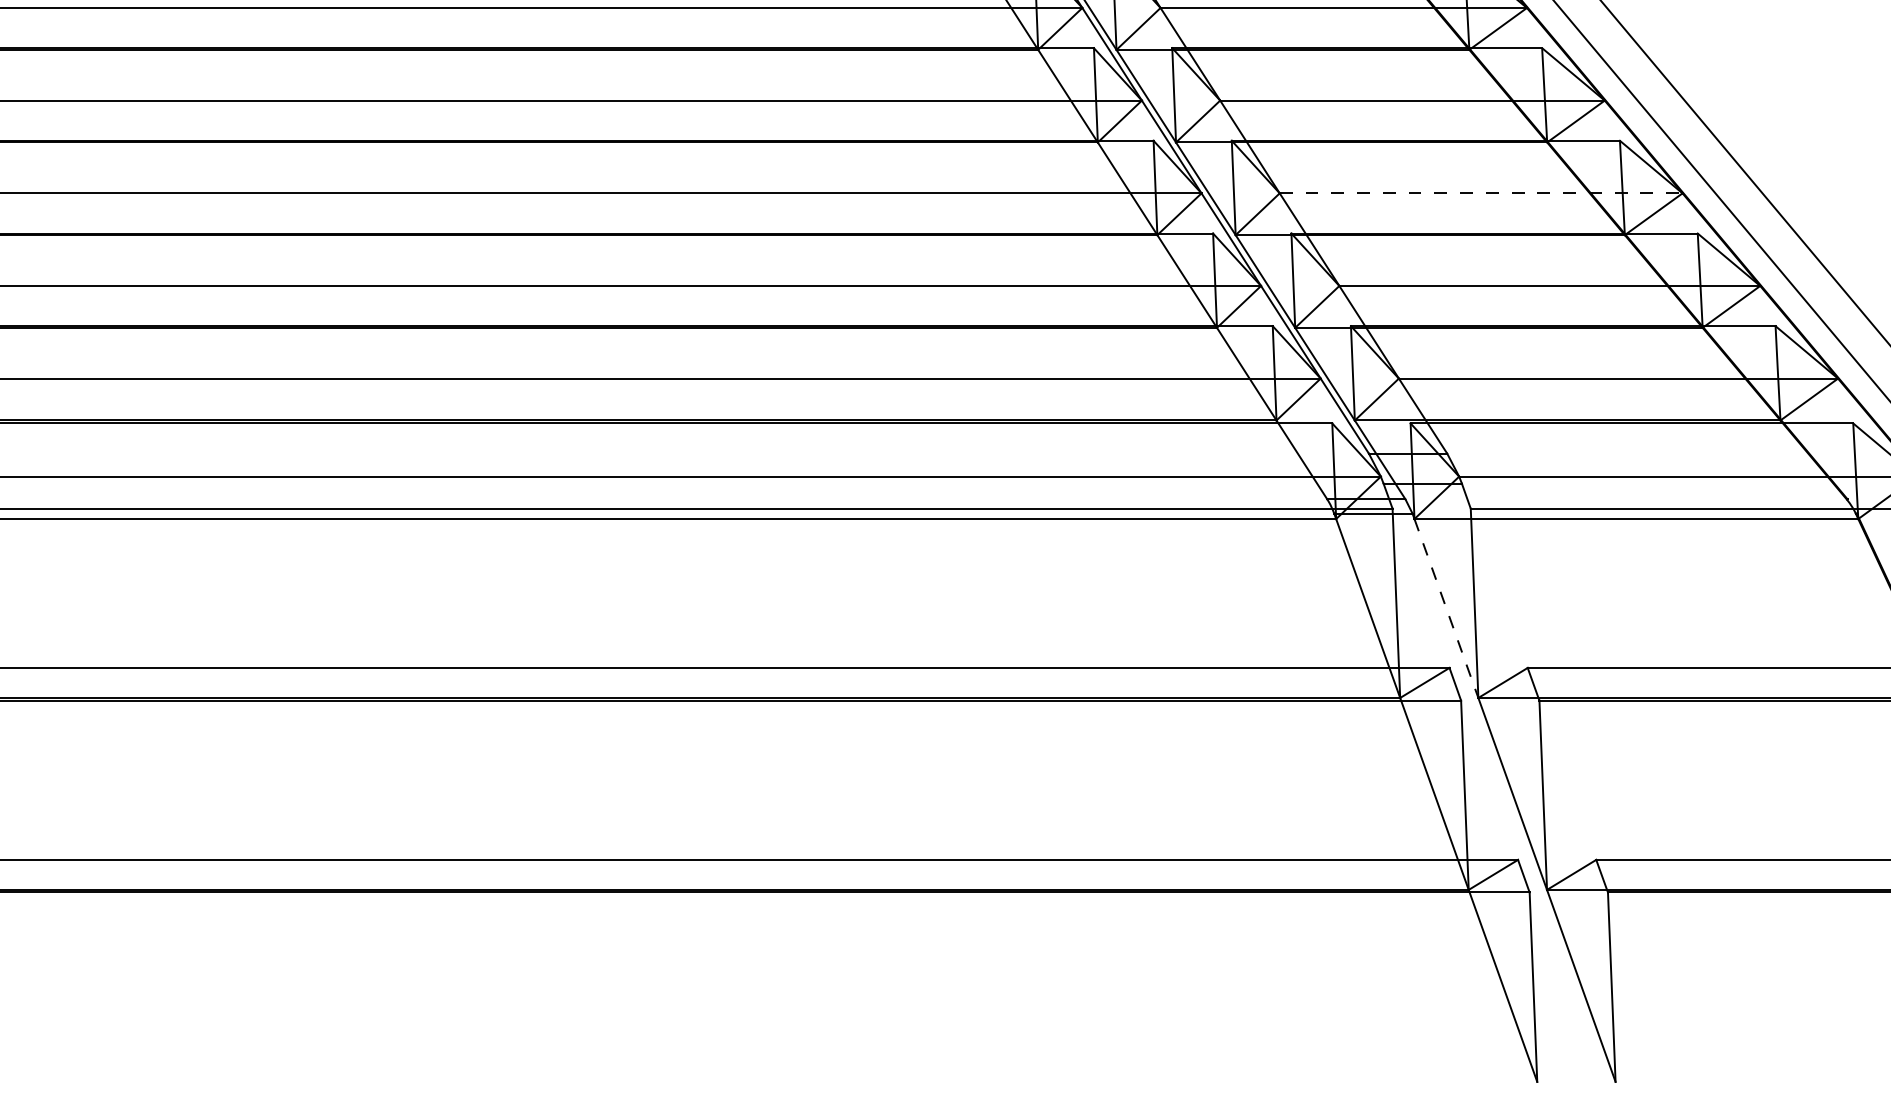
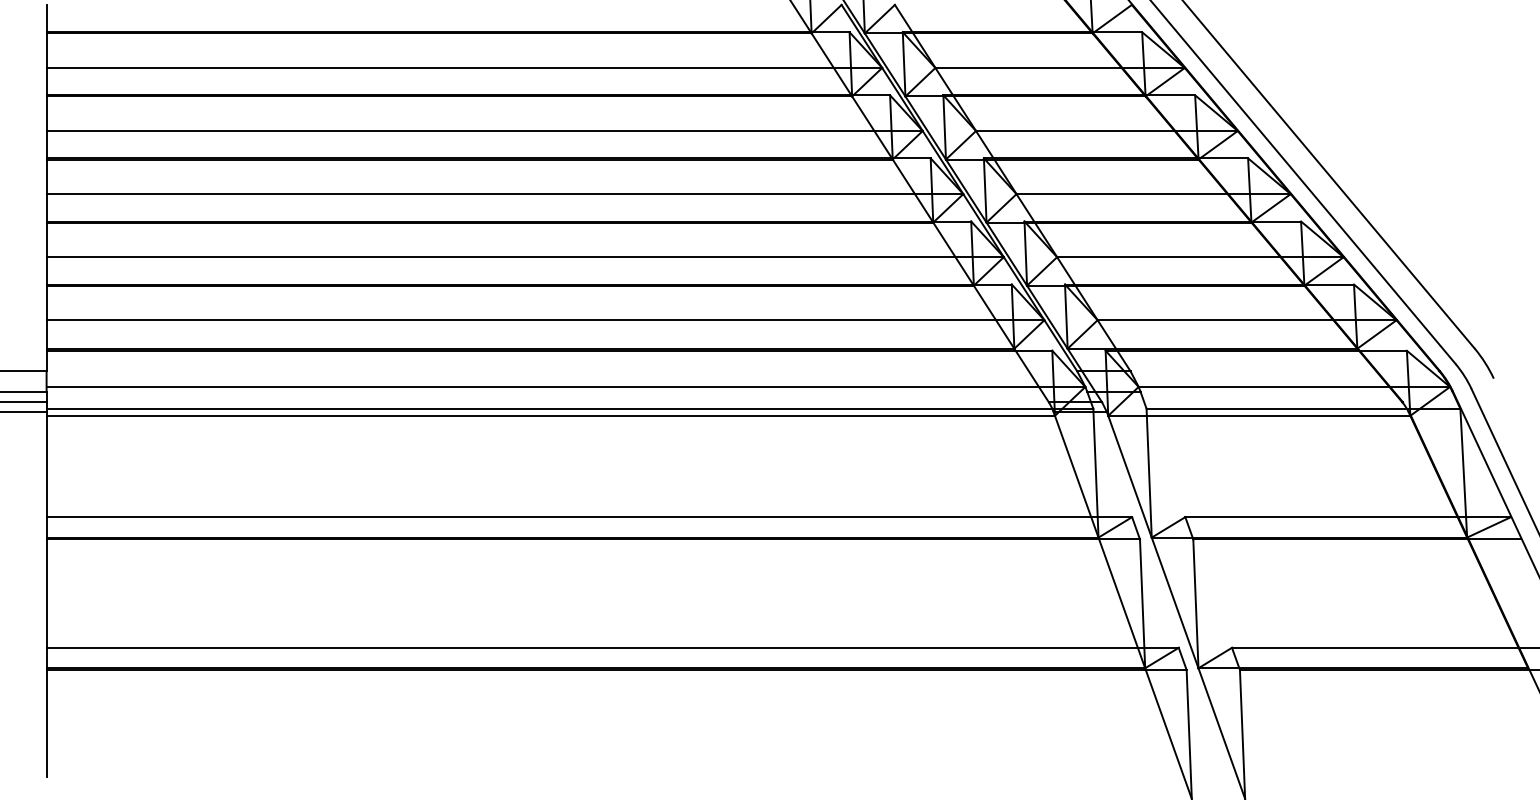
line: (1482, 193) -> (1154, 194), dashed -> solid
line: (1447, 608) -> (1130, 476), dashed -> solid

